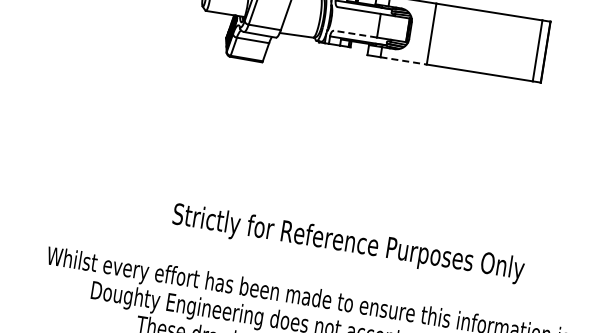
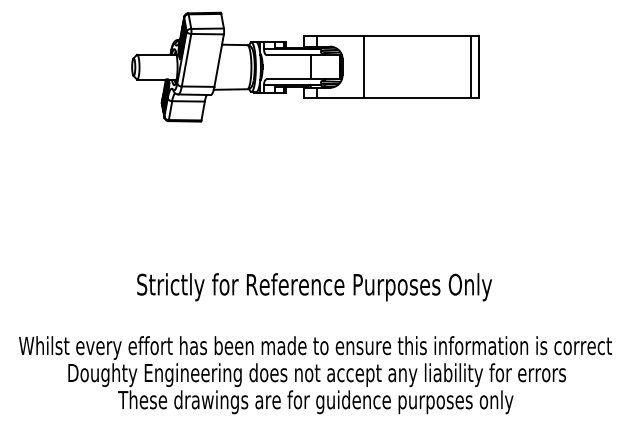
line: (355, 34) -> (288, 79), dashed -> solid
line: (403, 61) -> (340, 98), dashed -> solid

